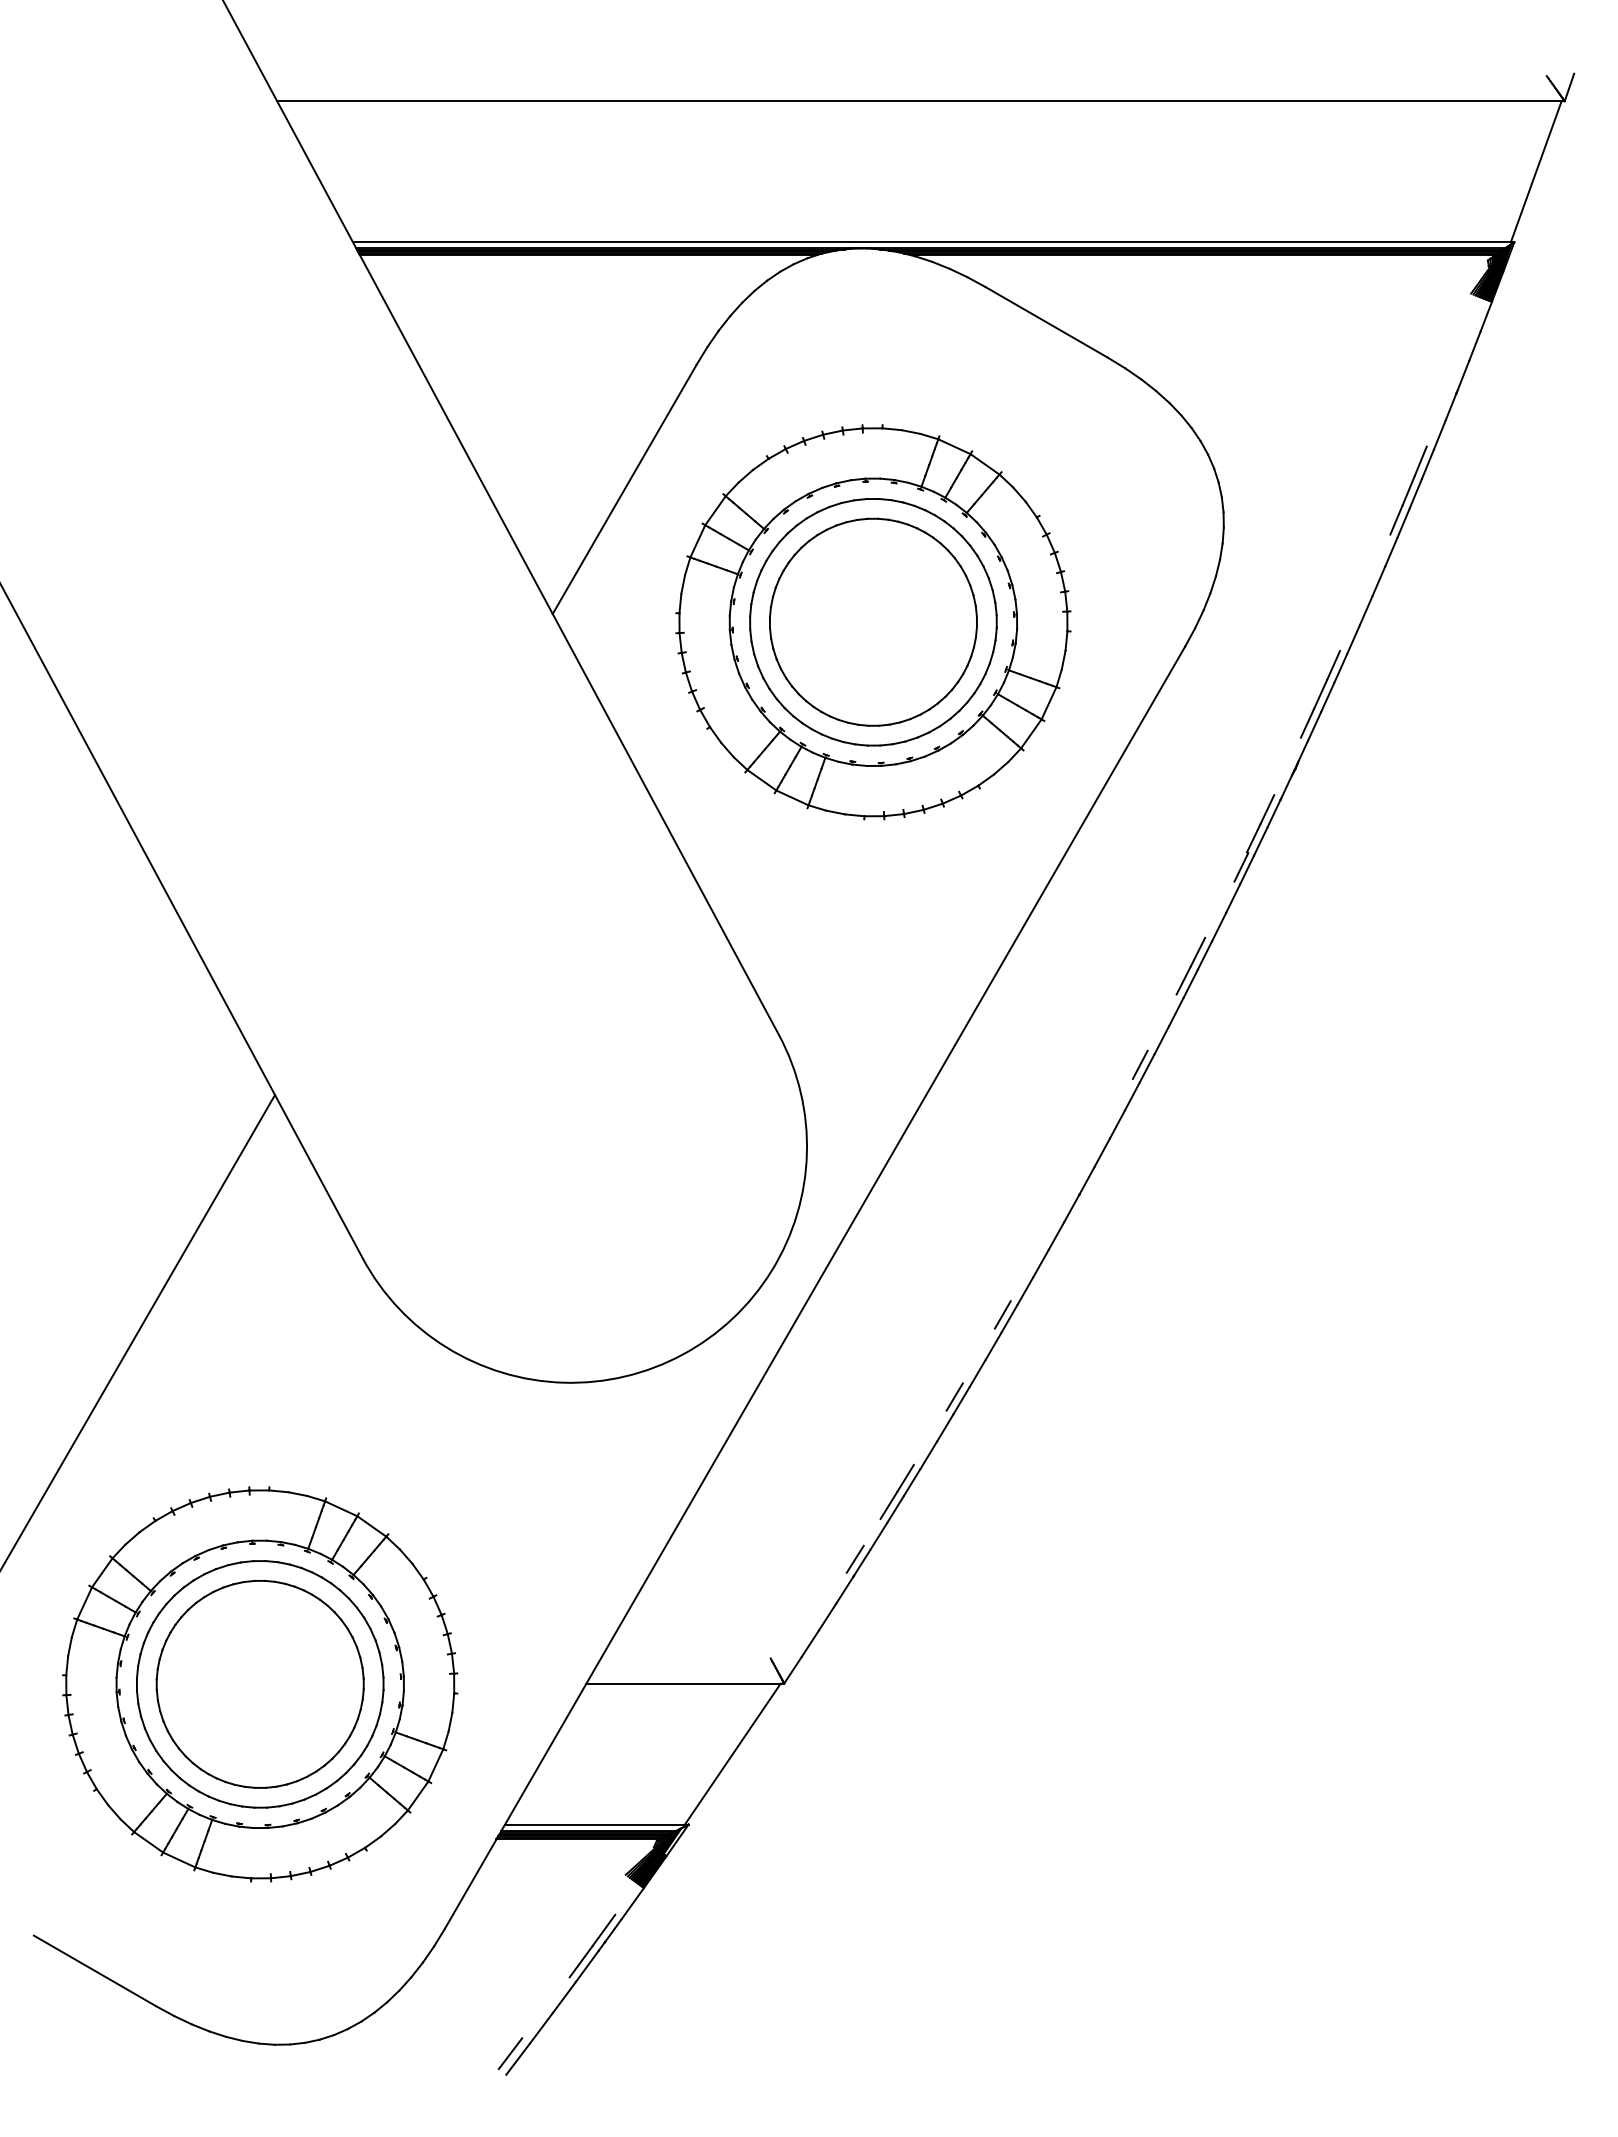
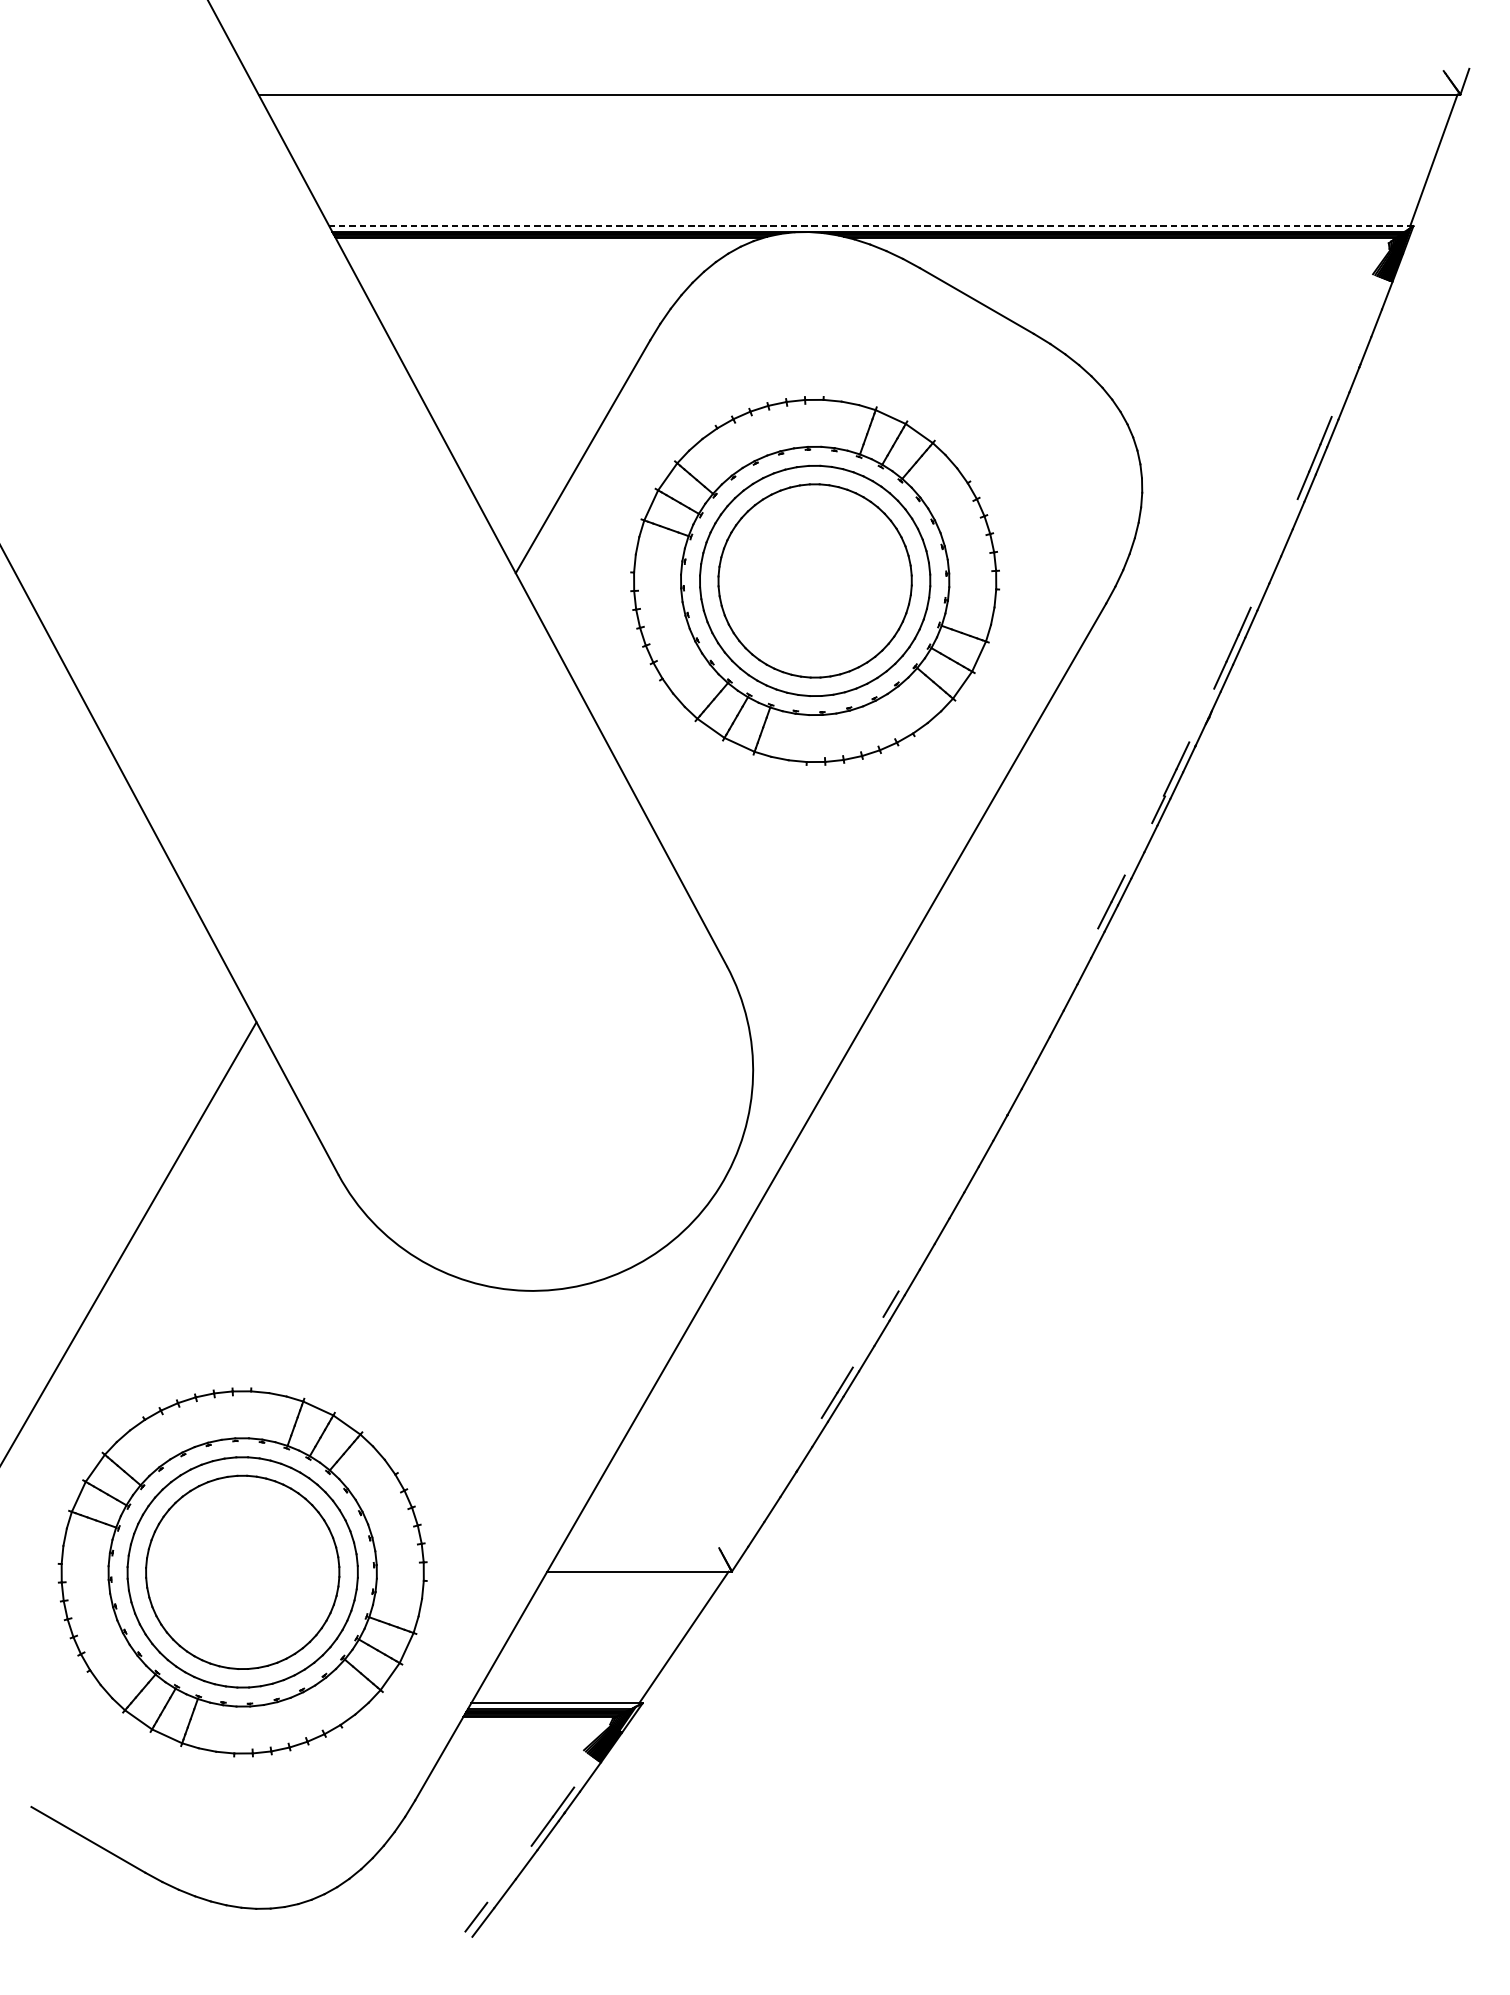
line: (933, 242) -> (871, 226), solid -> dashed
line: (1139, 1064) -> (1063, 993), removed
line: (1002, 1314) -> (935, 1227), removed
line: (854, 1558) -> (797, 1454), removed

